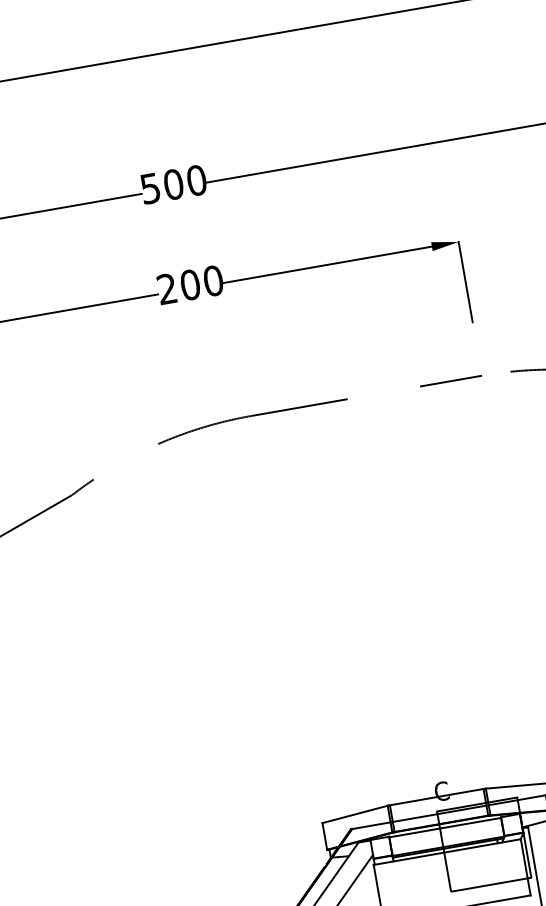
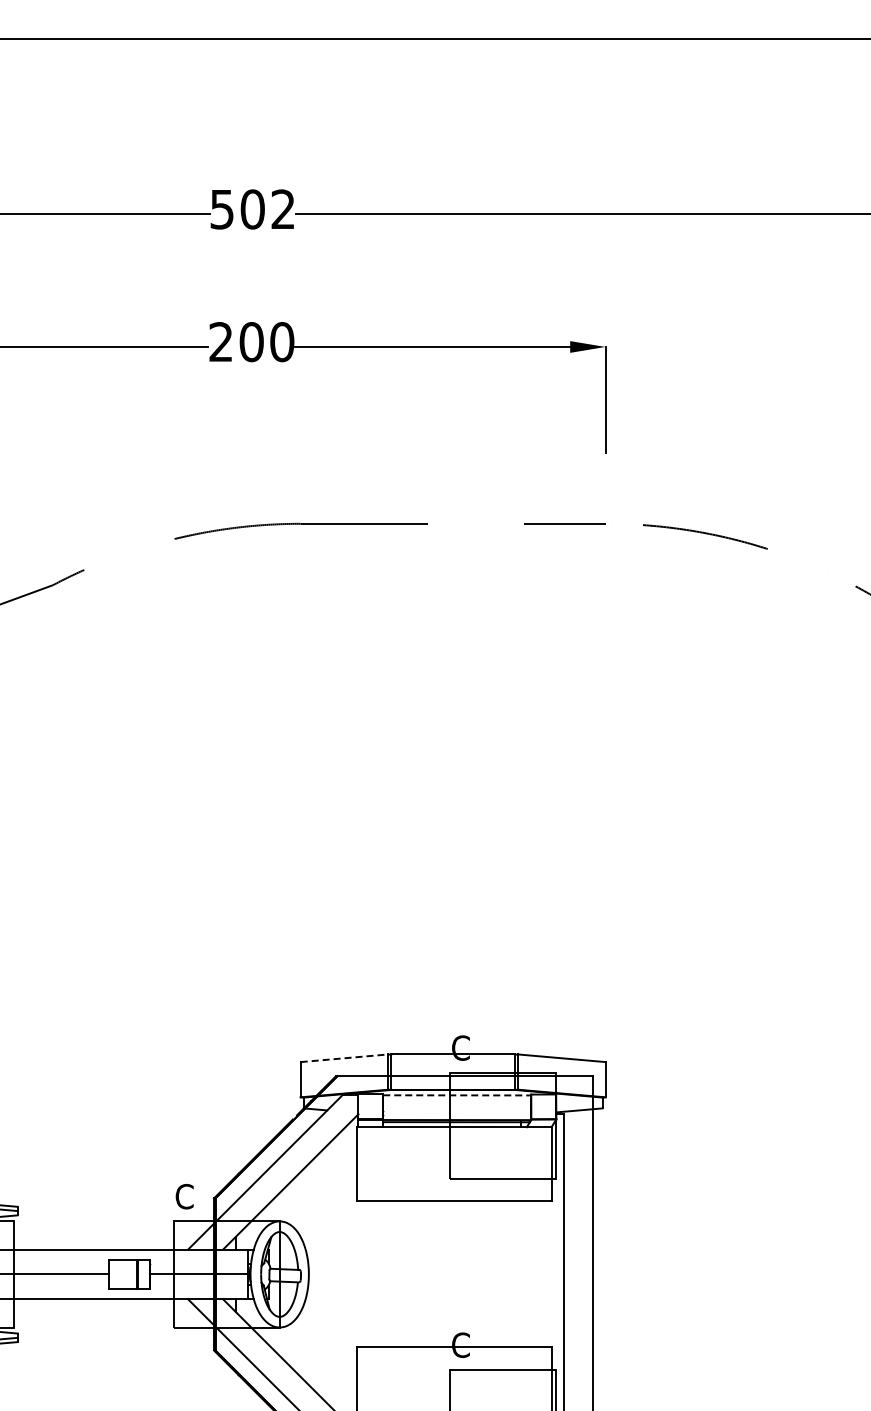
text: (196, 180) -> (283, 209), 500 -> 502
line: (355, 814) -> (344, 1058), solid -> dashed
line: (445, 827) -> (457, 1095), solid -> dashed

